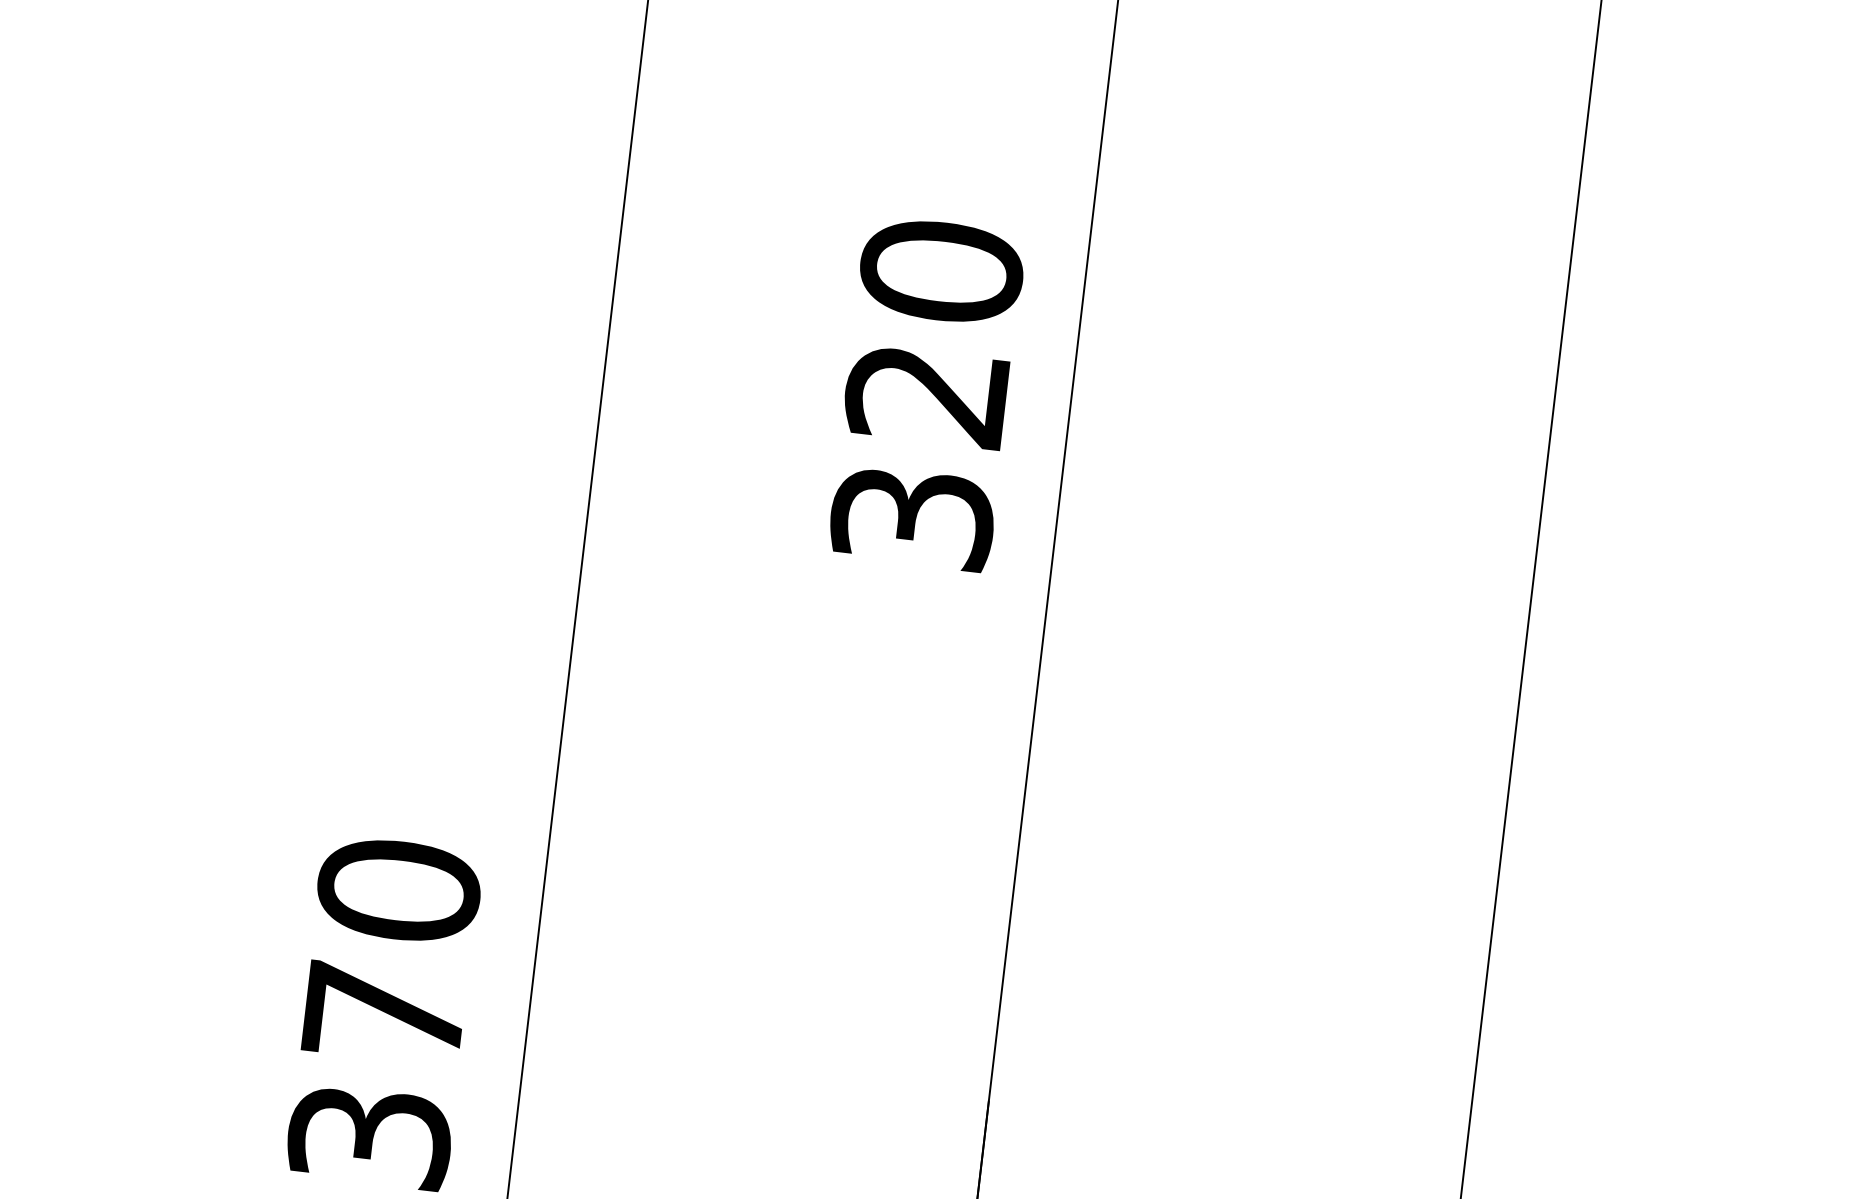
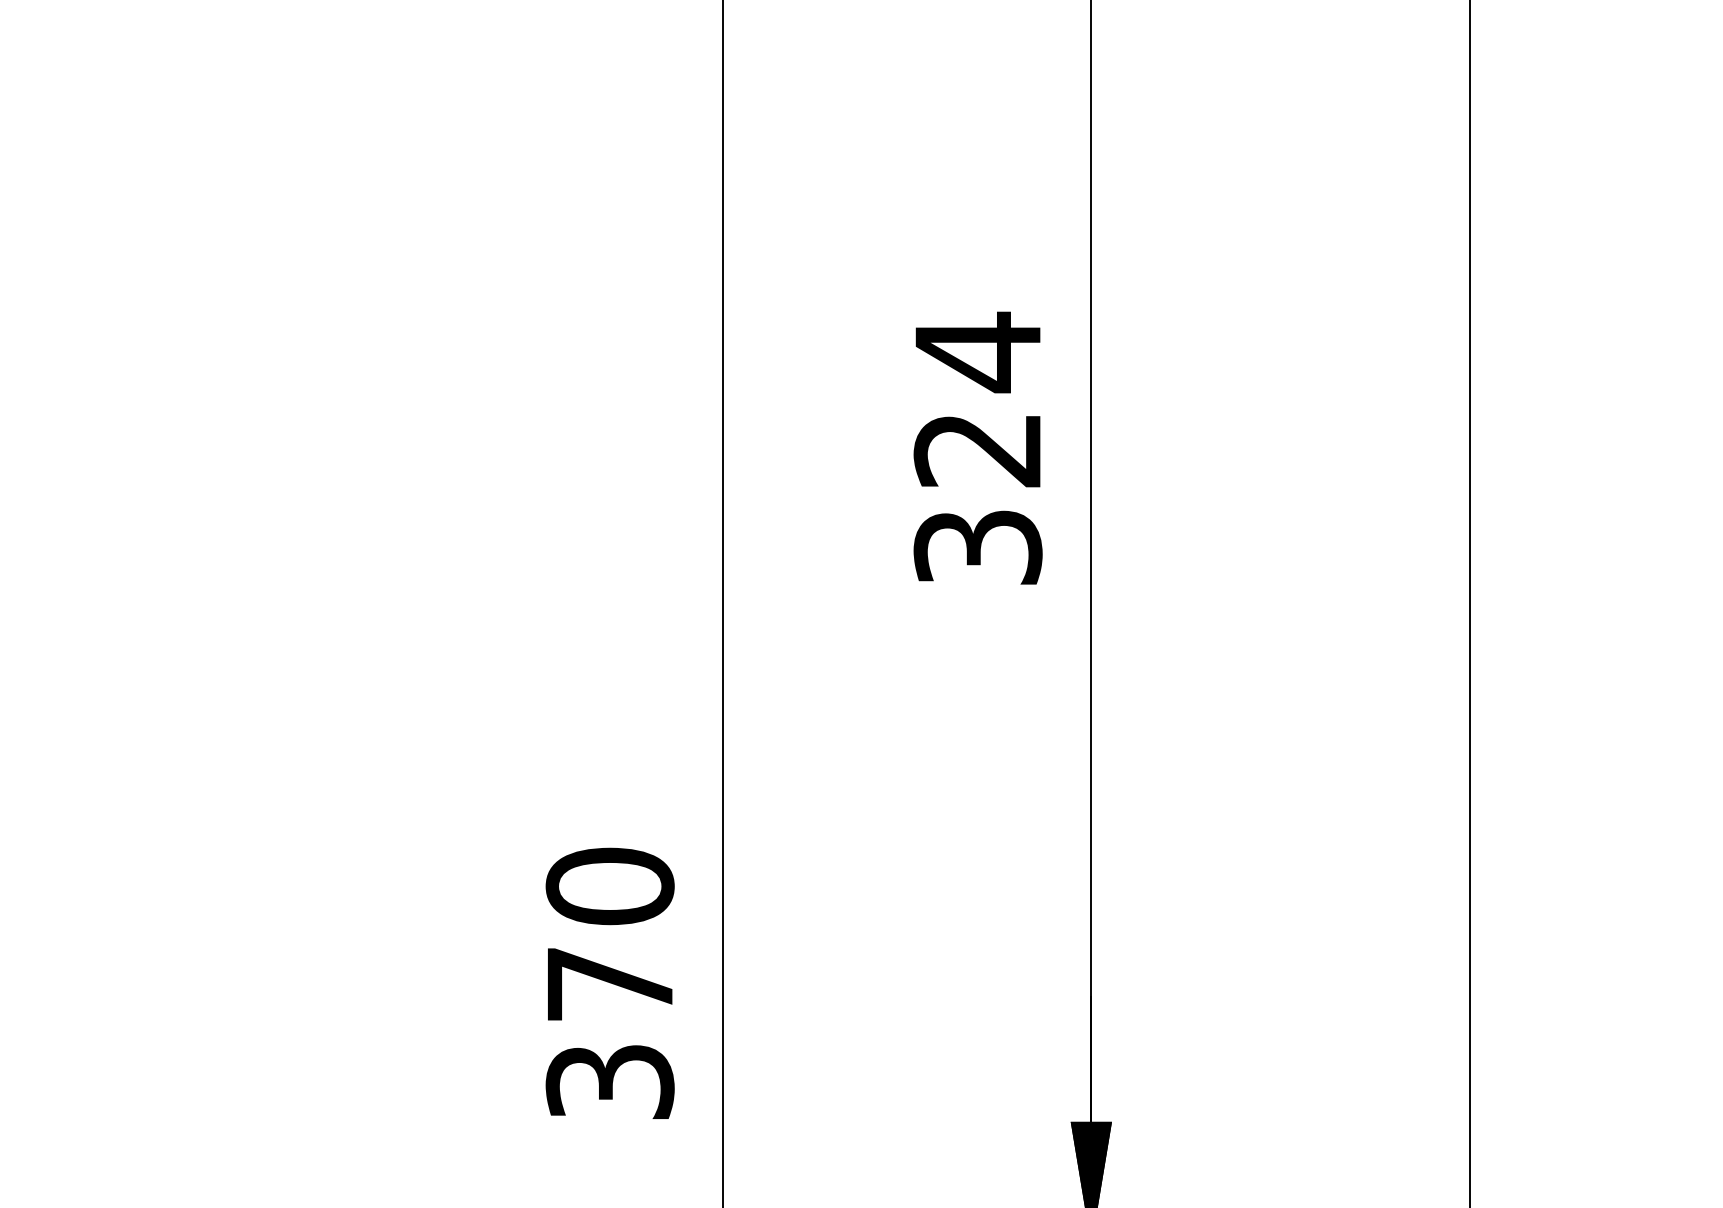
text: (940, 272) -> (977, 352), 320 -> 324

